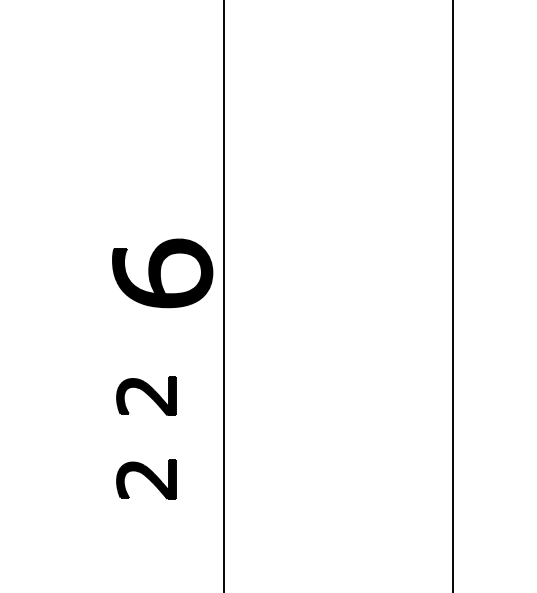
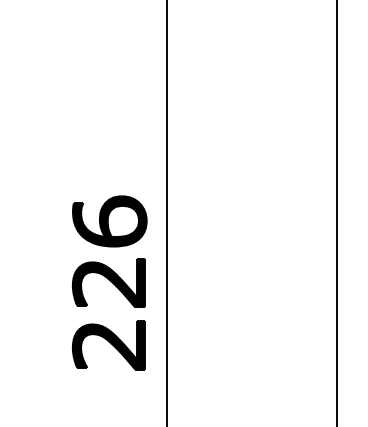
part: (162, 273) -> (109, 221), moved
part: (145, 395) -> (108, 283), size x1.67
part: (145, 479) -> (108, 345), size x1.67

